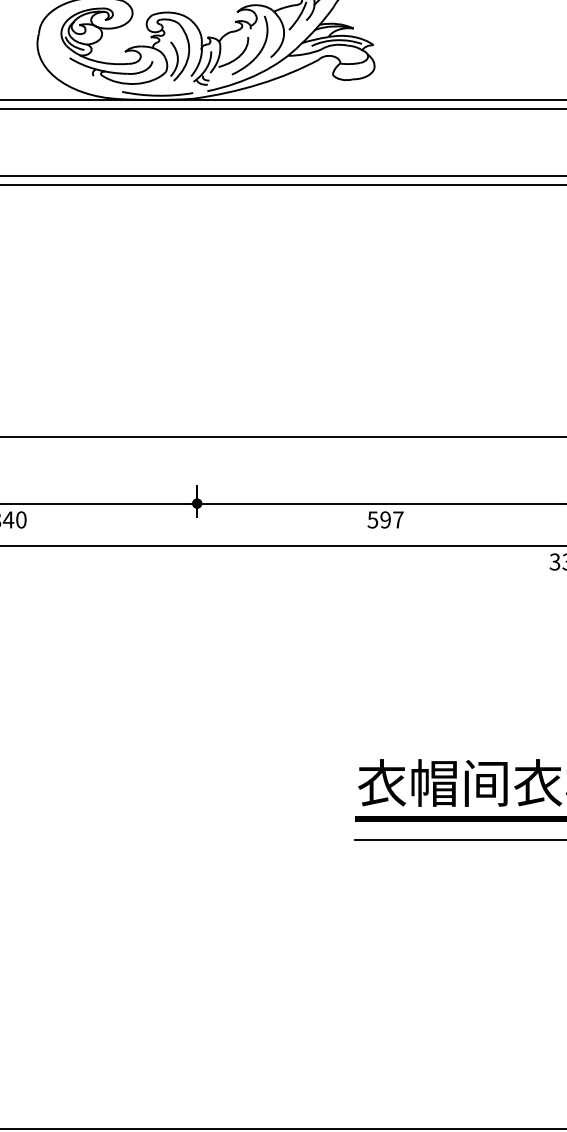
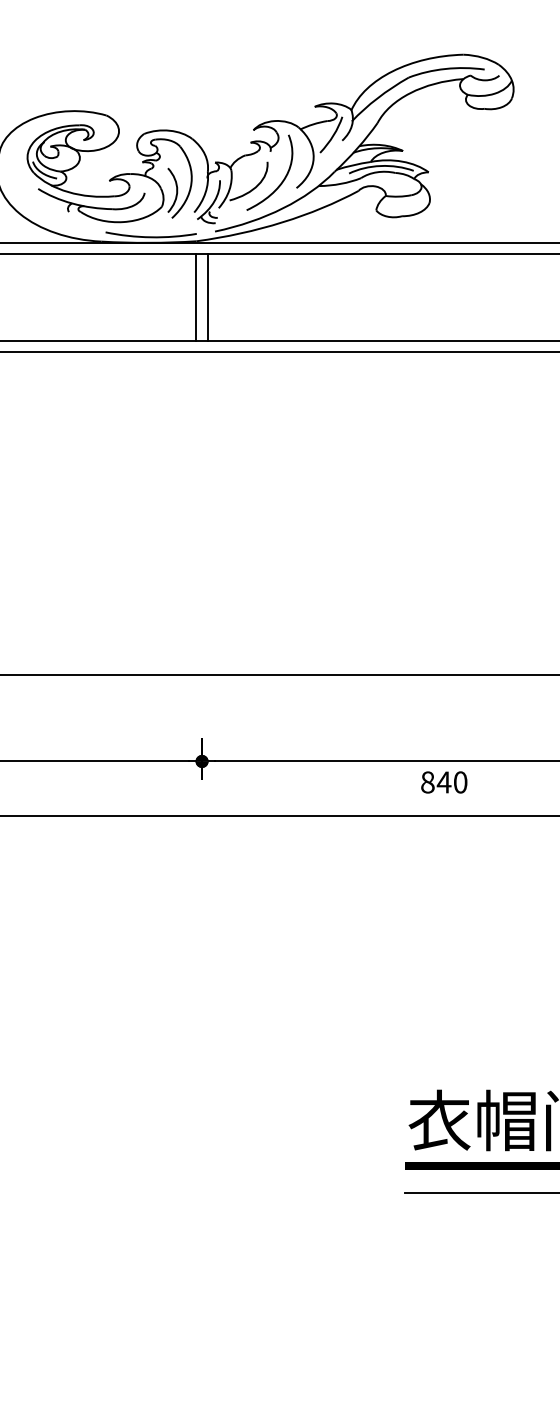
line: (192, 142) -> (195, 297), added
line: (201, 142) -> (207, 297), added
text: (385, 519) -> (443, 781), 597 -> 840

